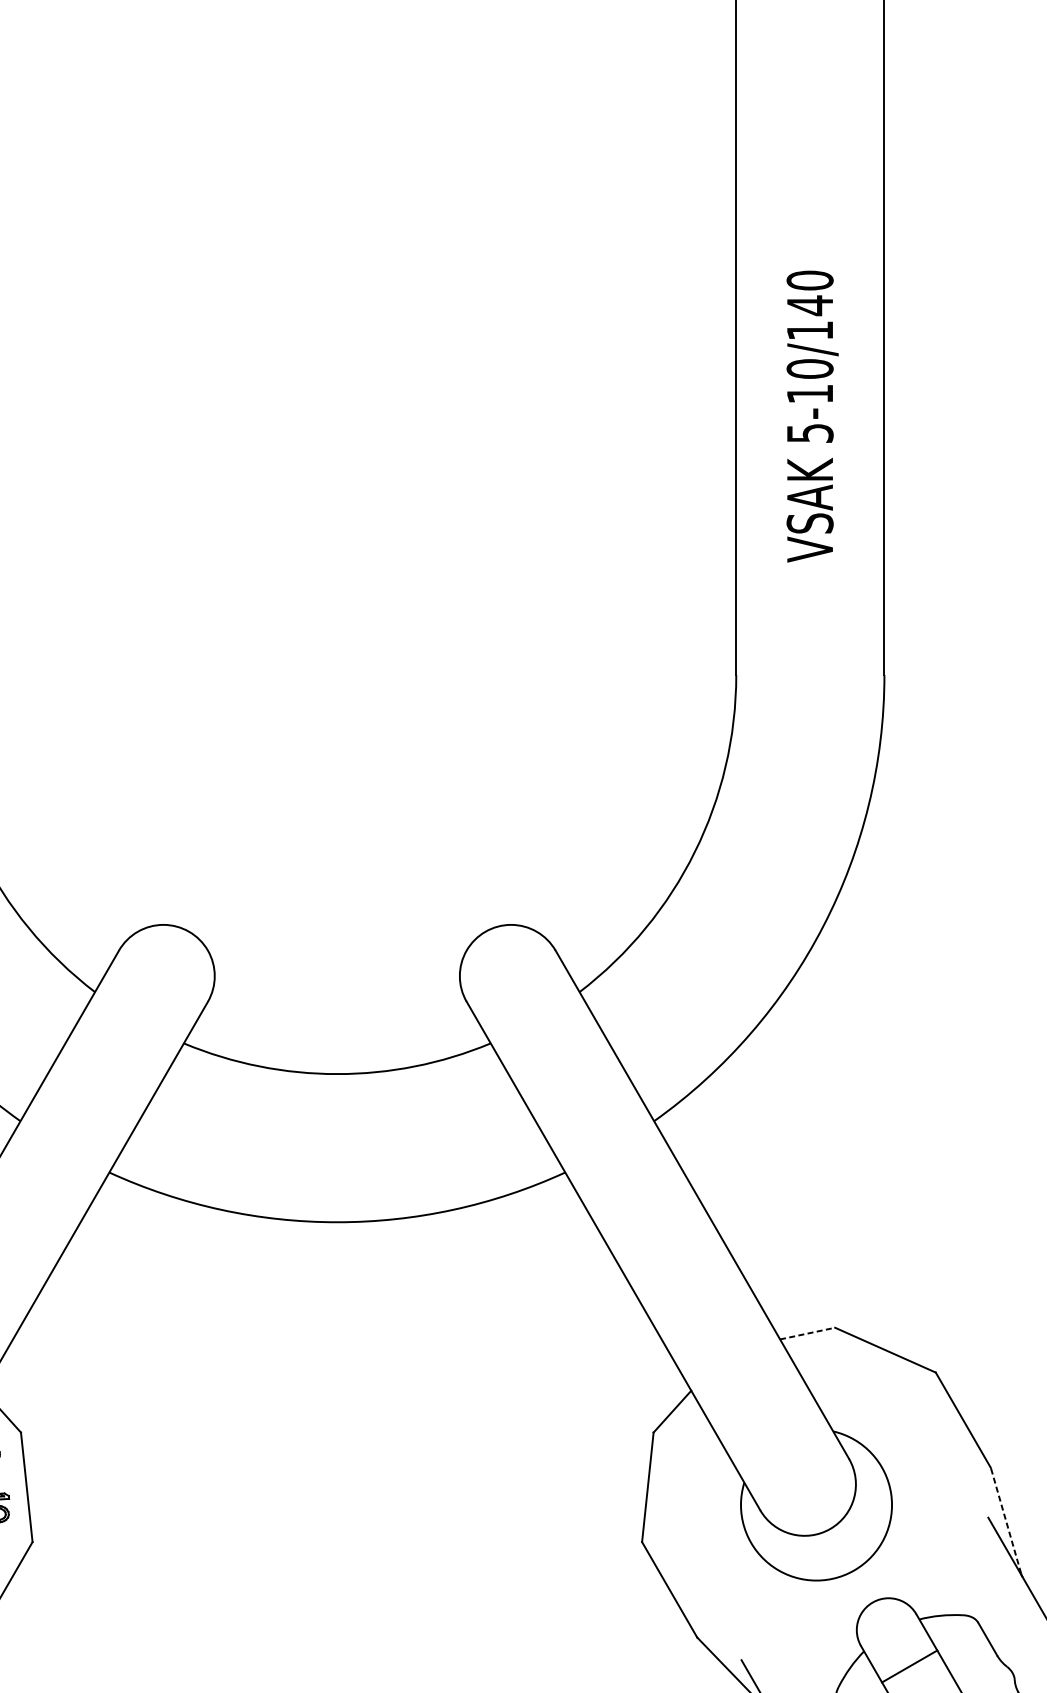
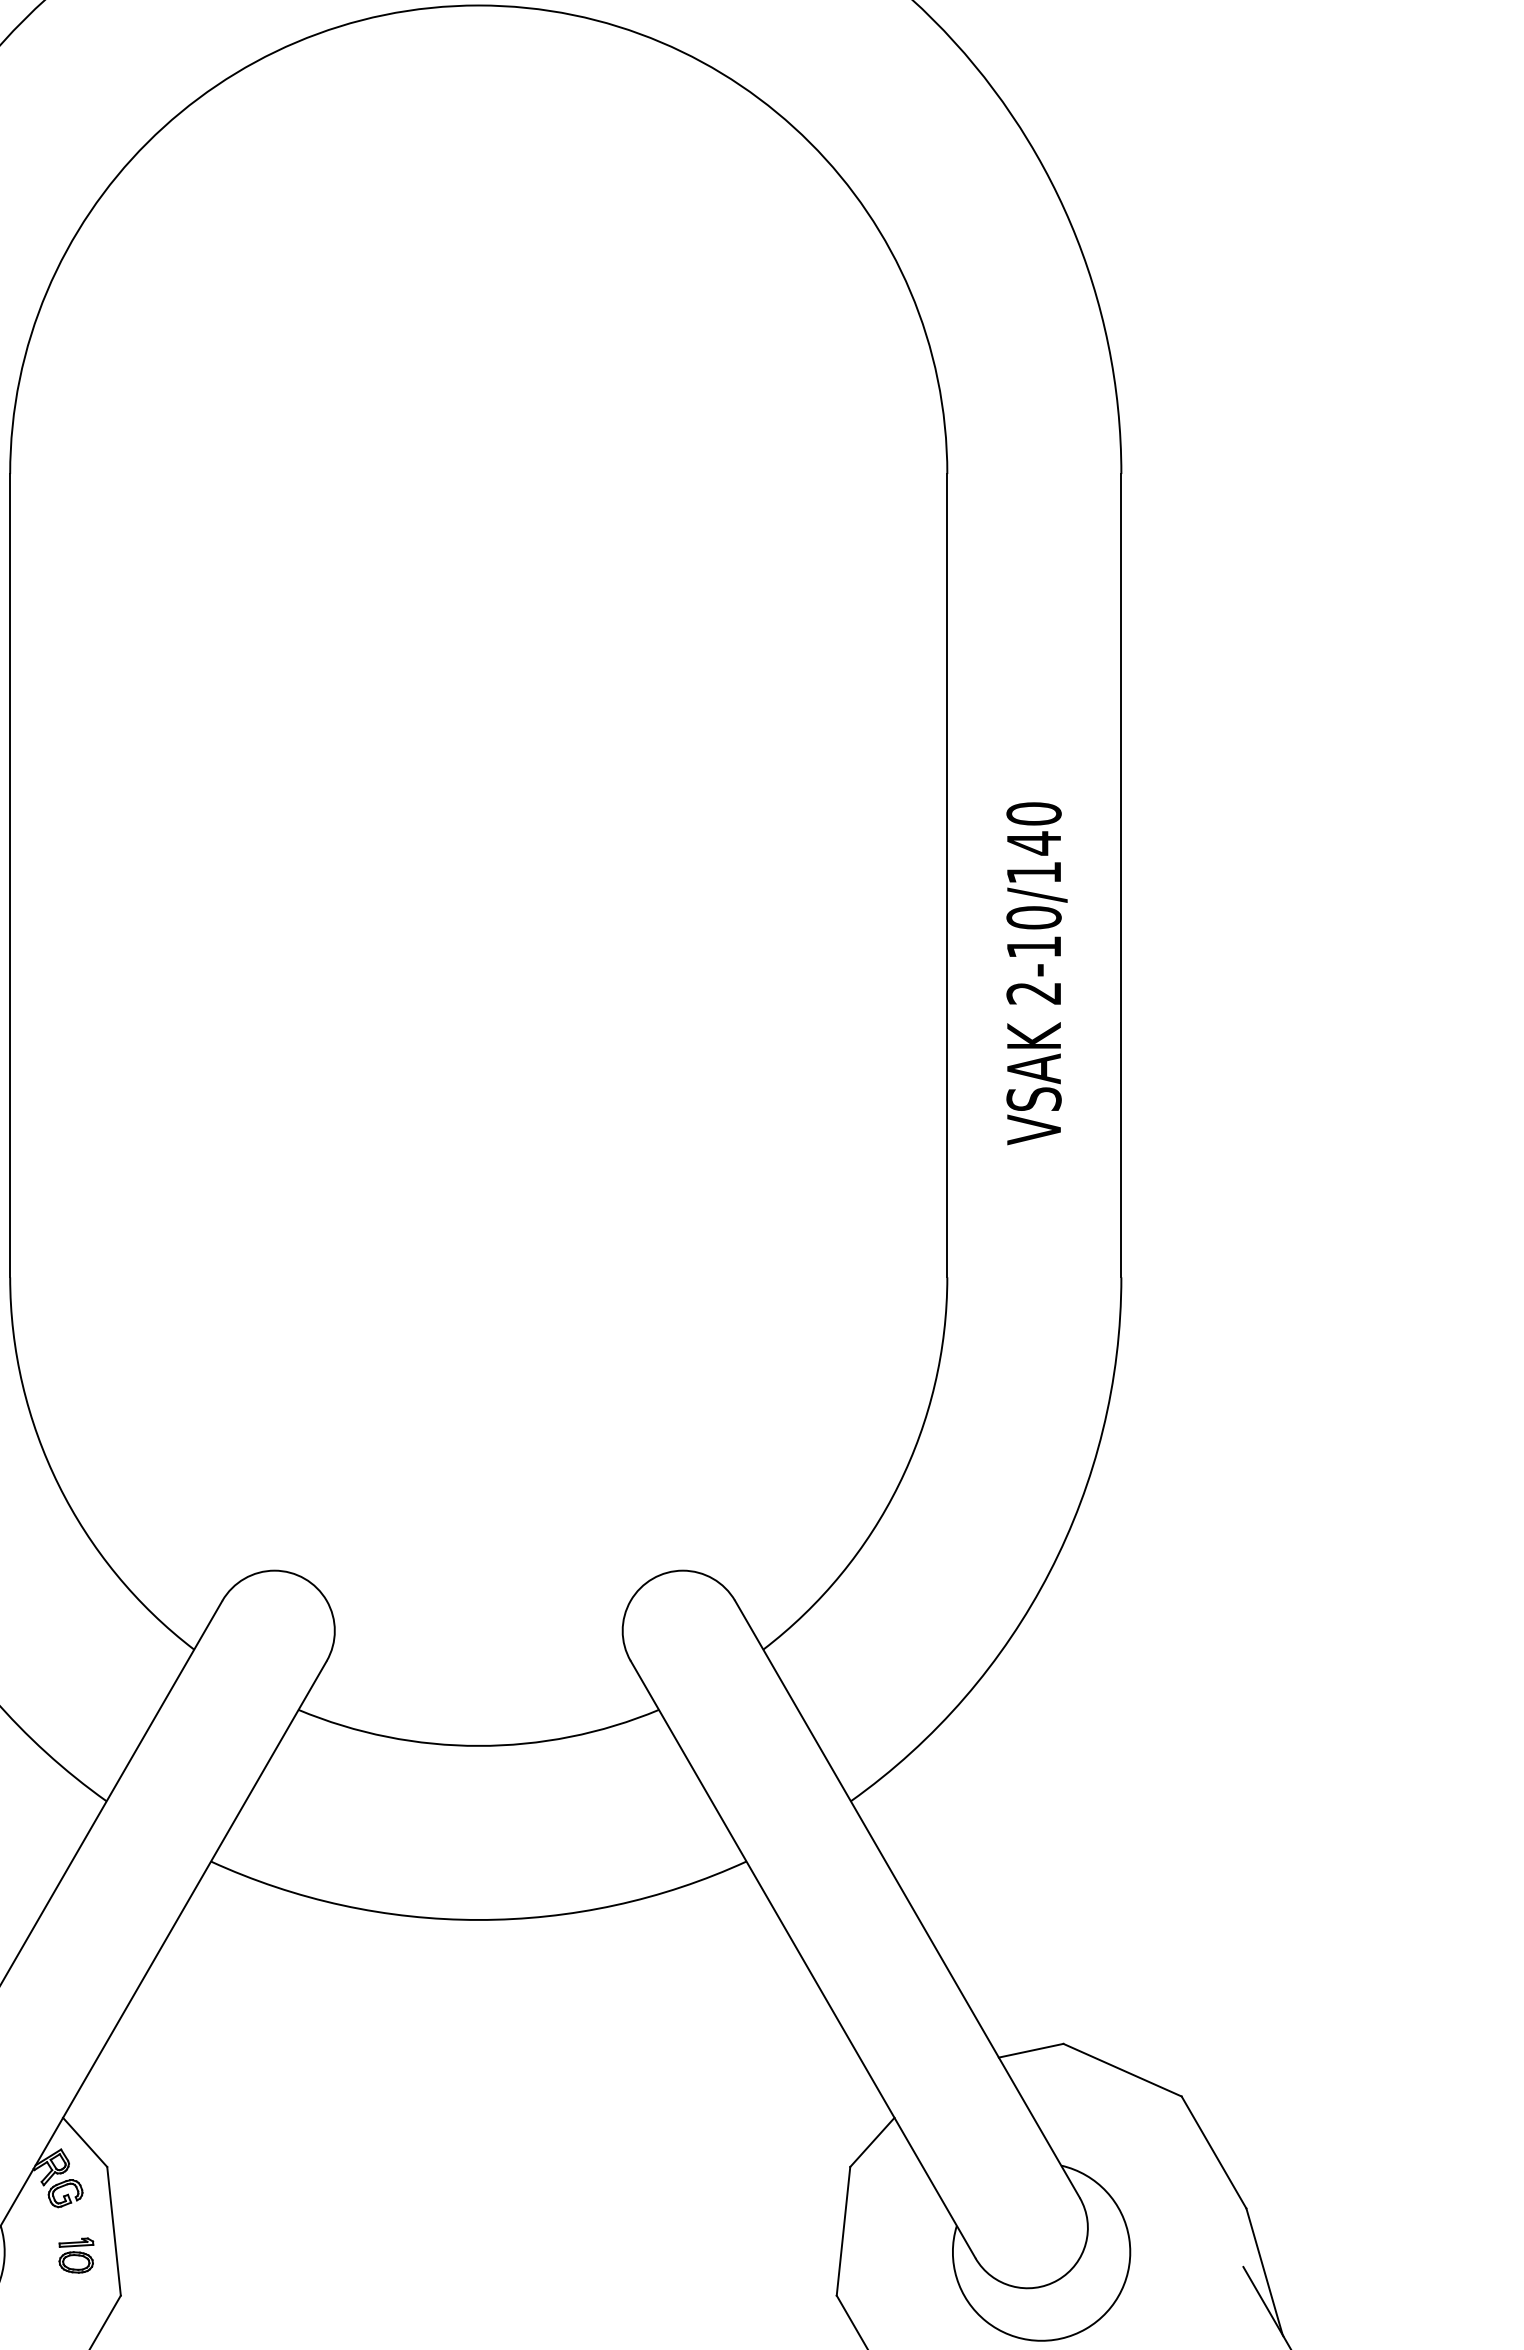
text: (809, 433) -> (1033, 993), 5-10/140 -> 2-10/140
line: (807, 1333) -> (1031, 2050), dashed -> solid
line: (1006, 1520) -> (1264, 2270), dashed -> solid

